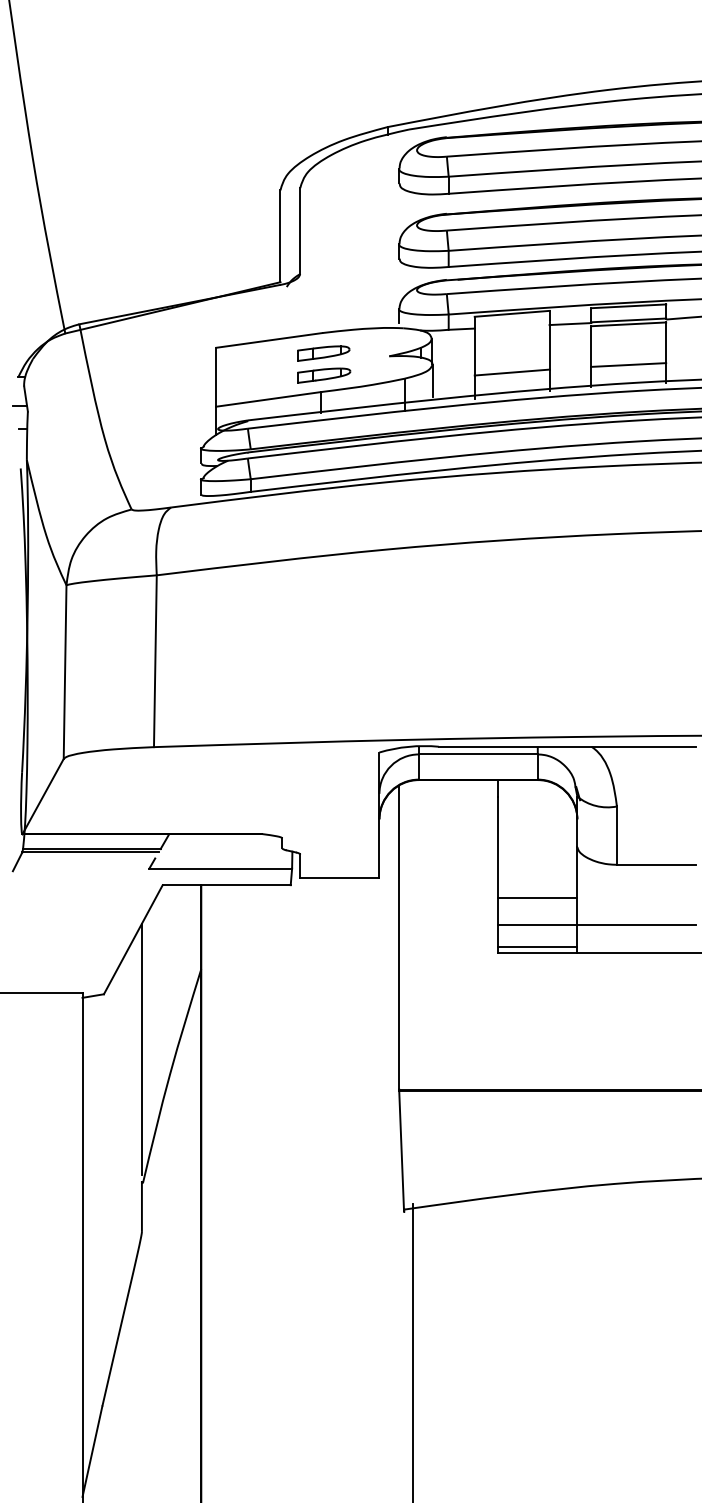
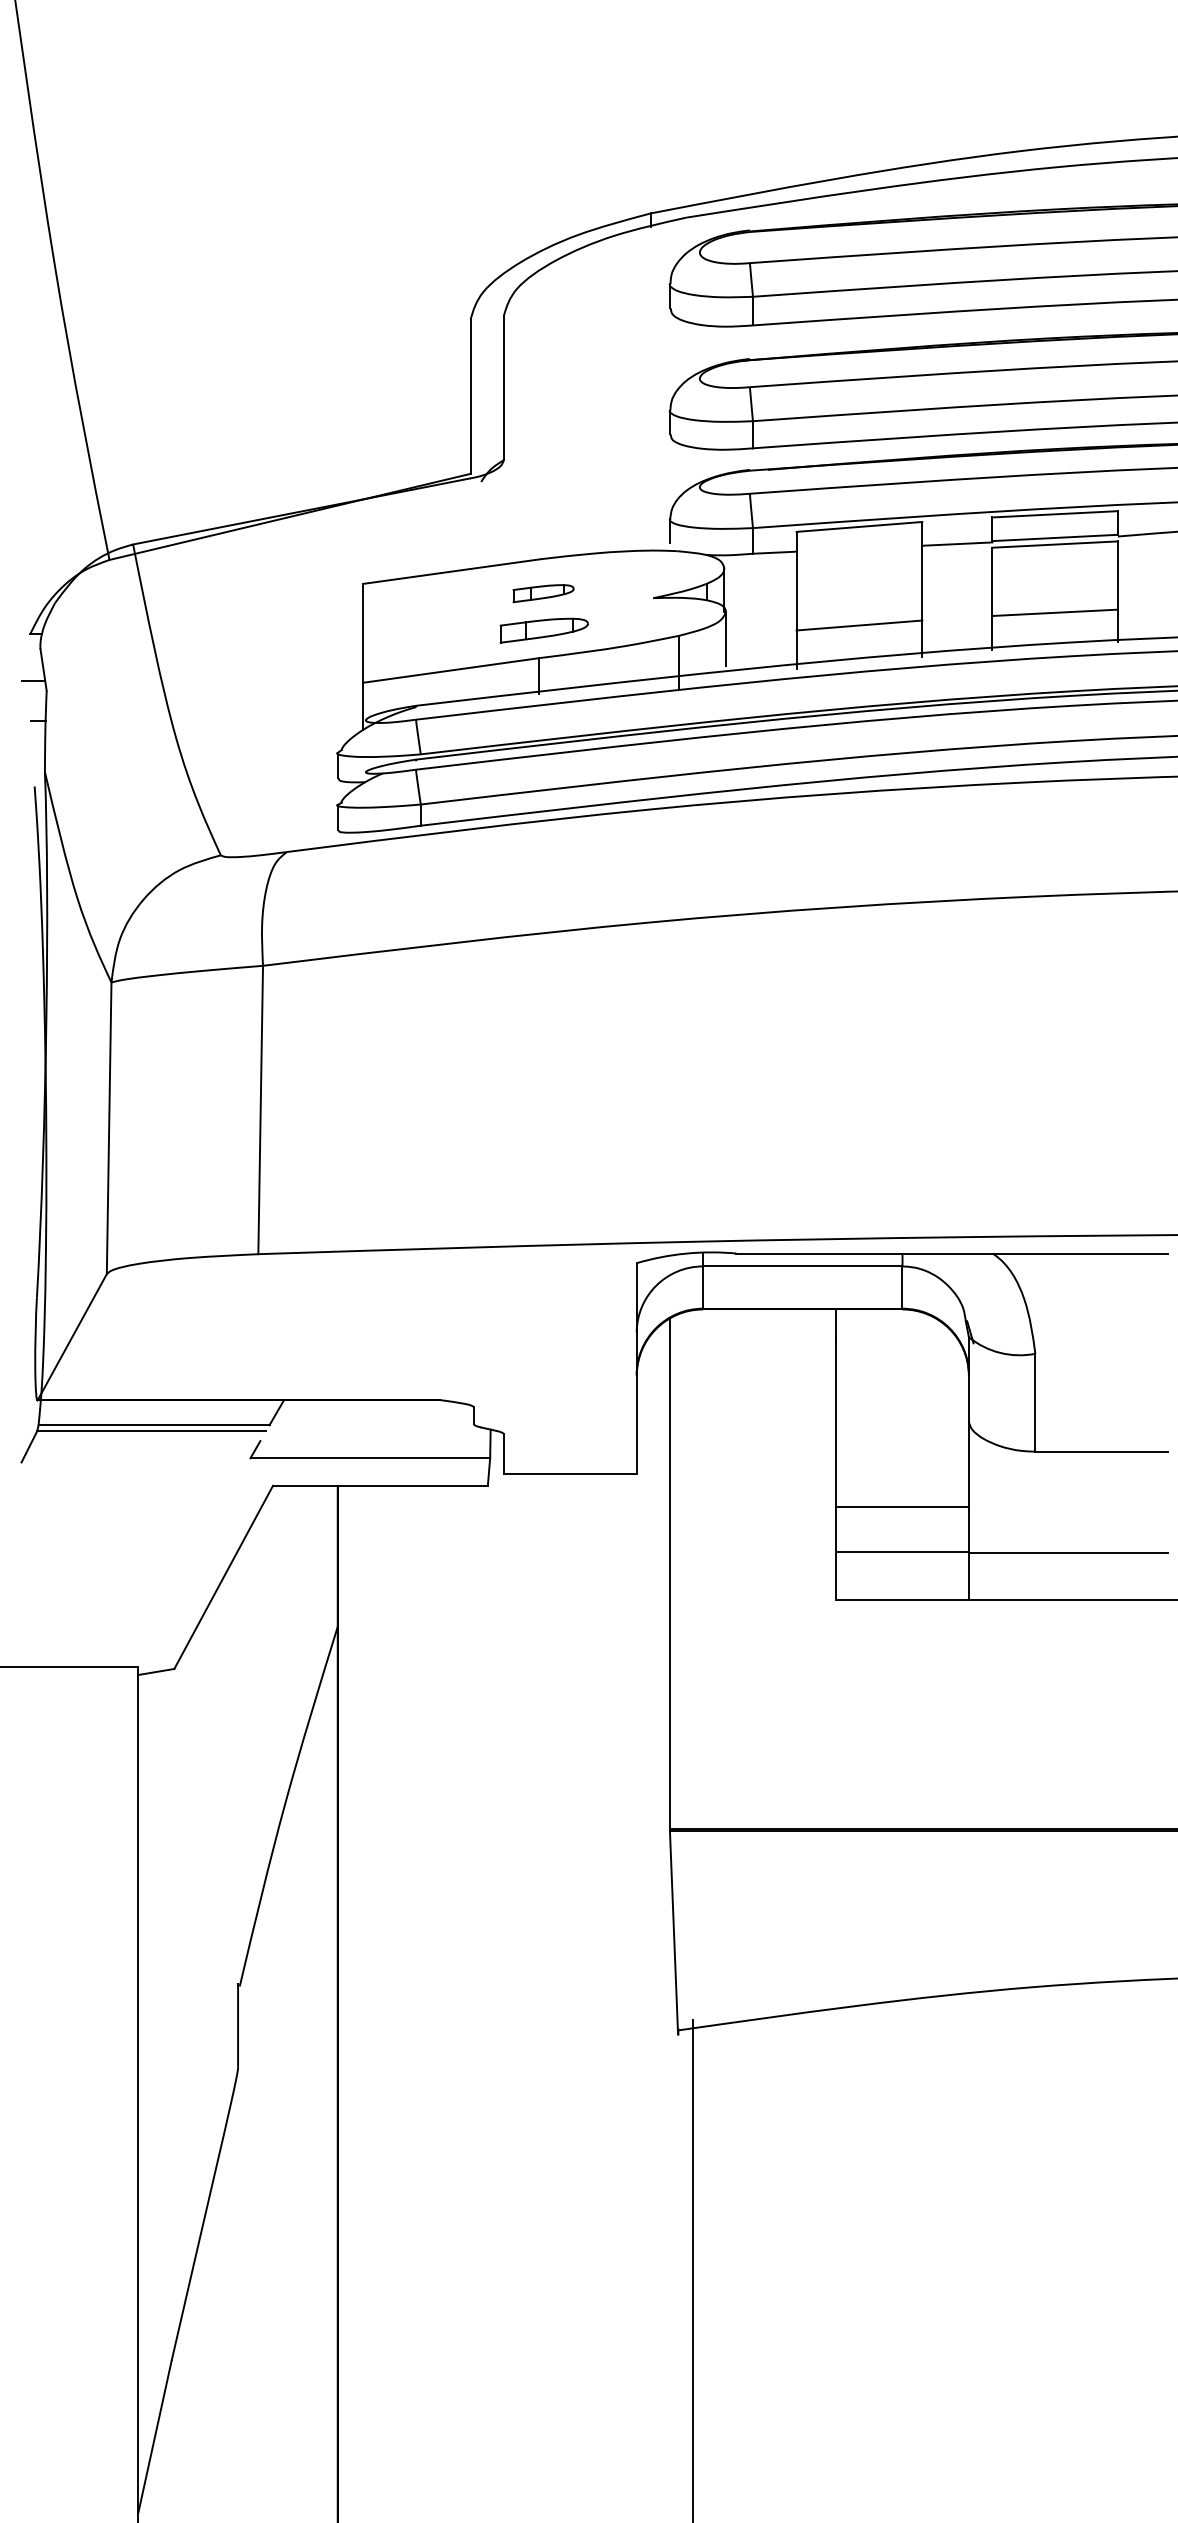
part: (323, 353) -> (542, 593), size x0.7
line: (537, 946) -> (902, 1588), removed
line: (141, 1048) -> (237, 1759), removed

